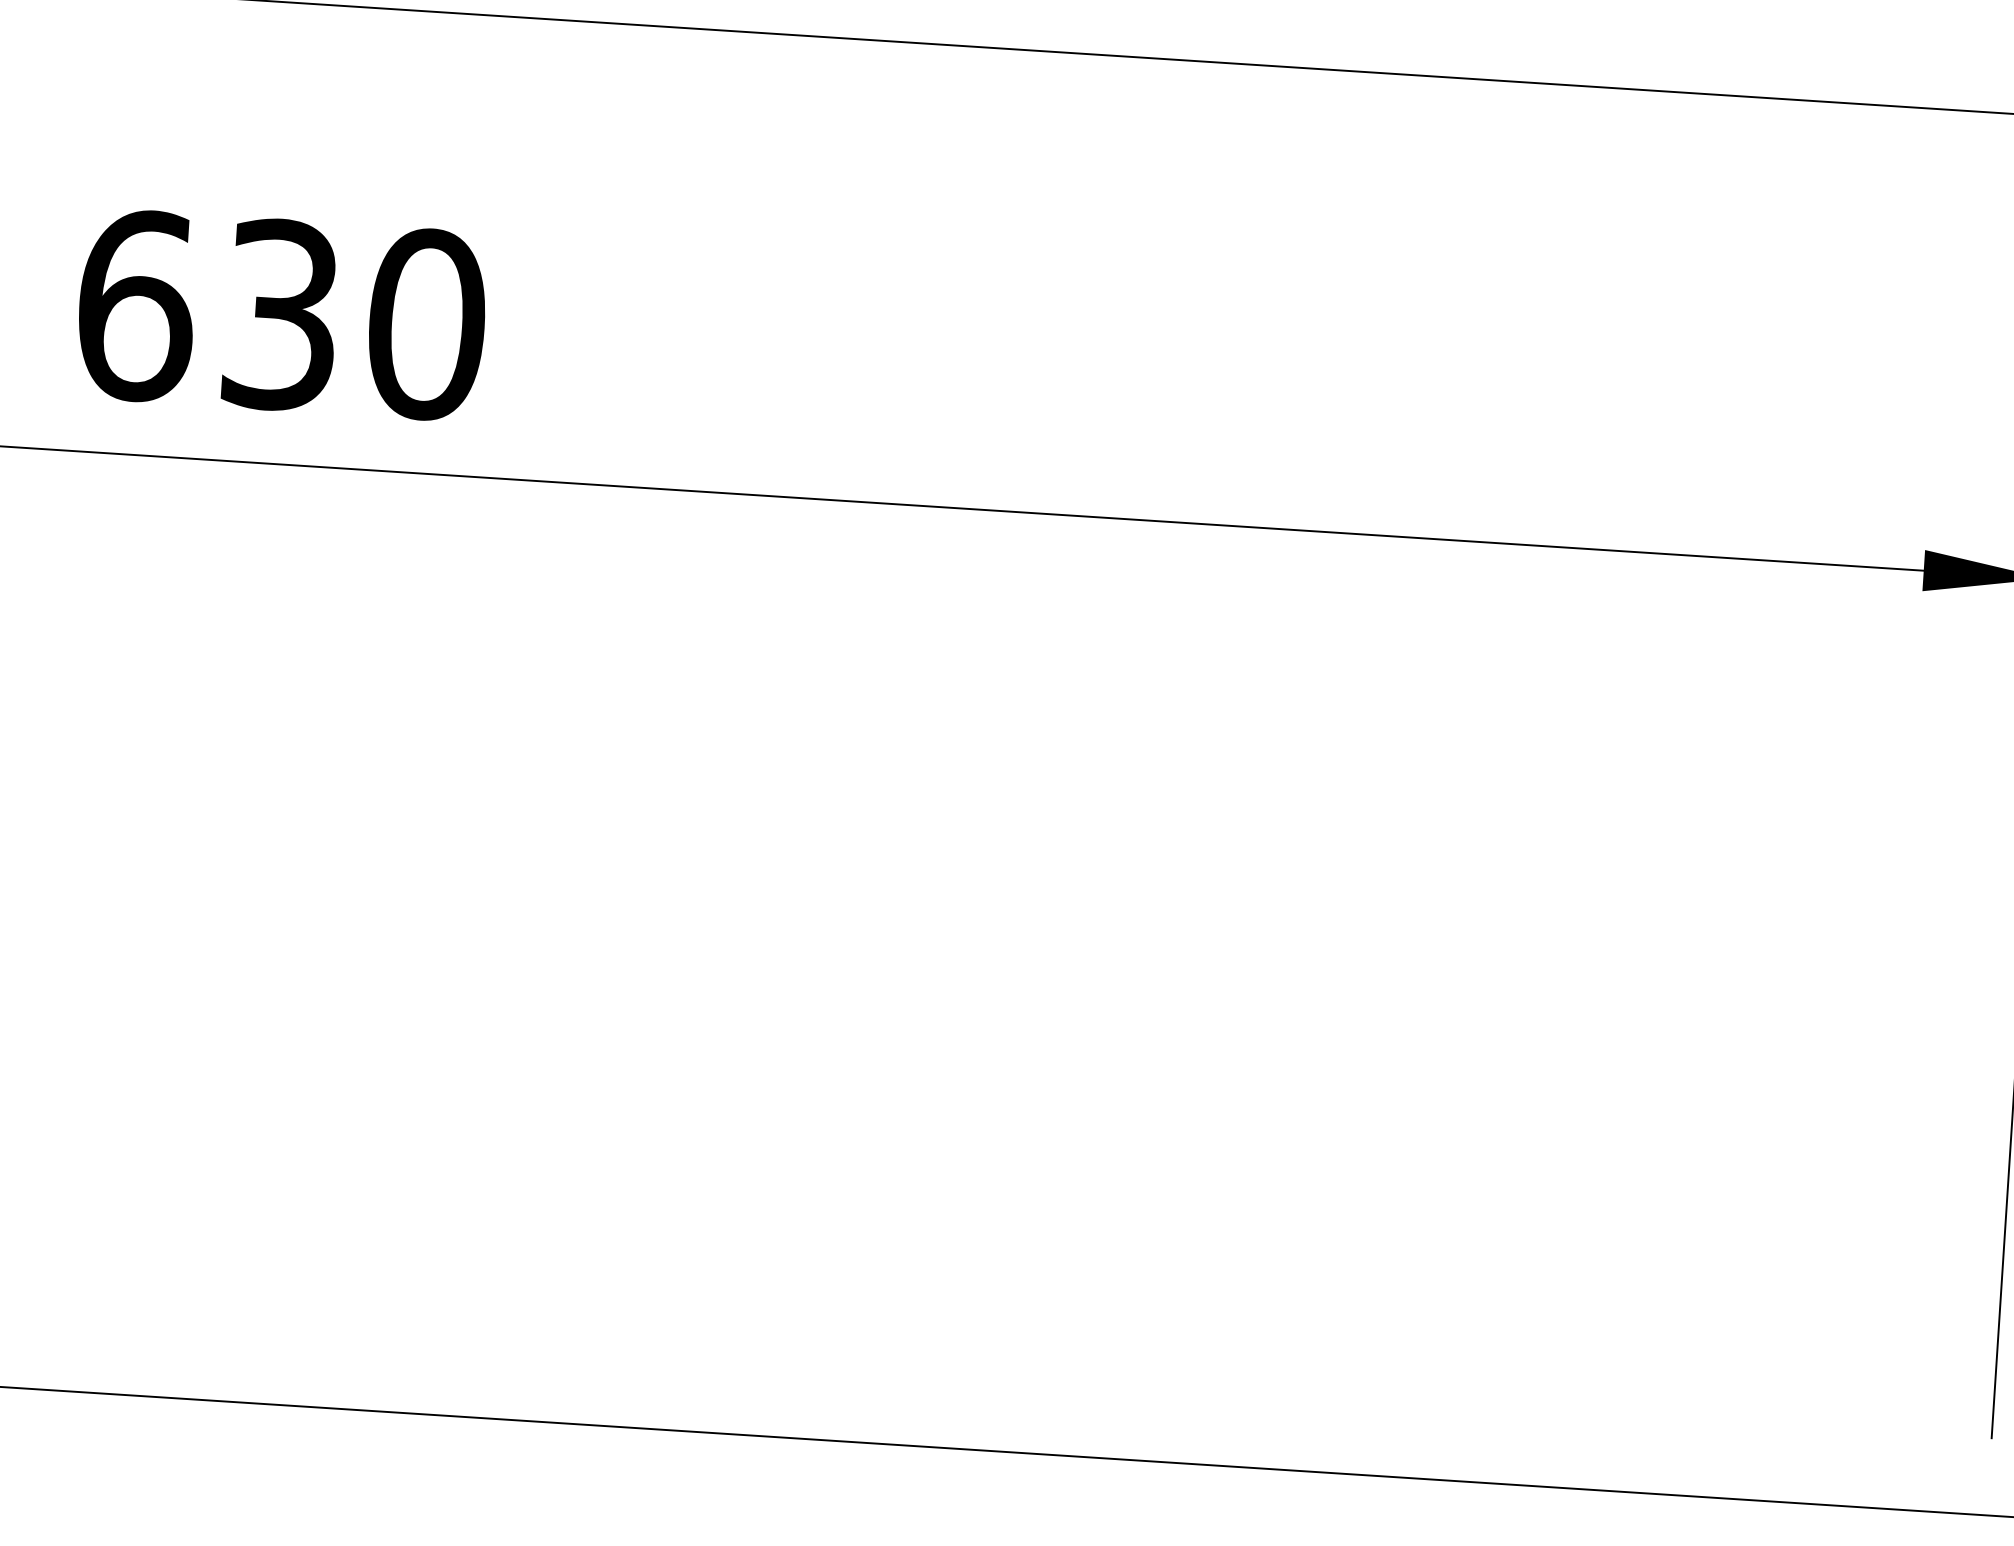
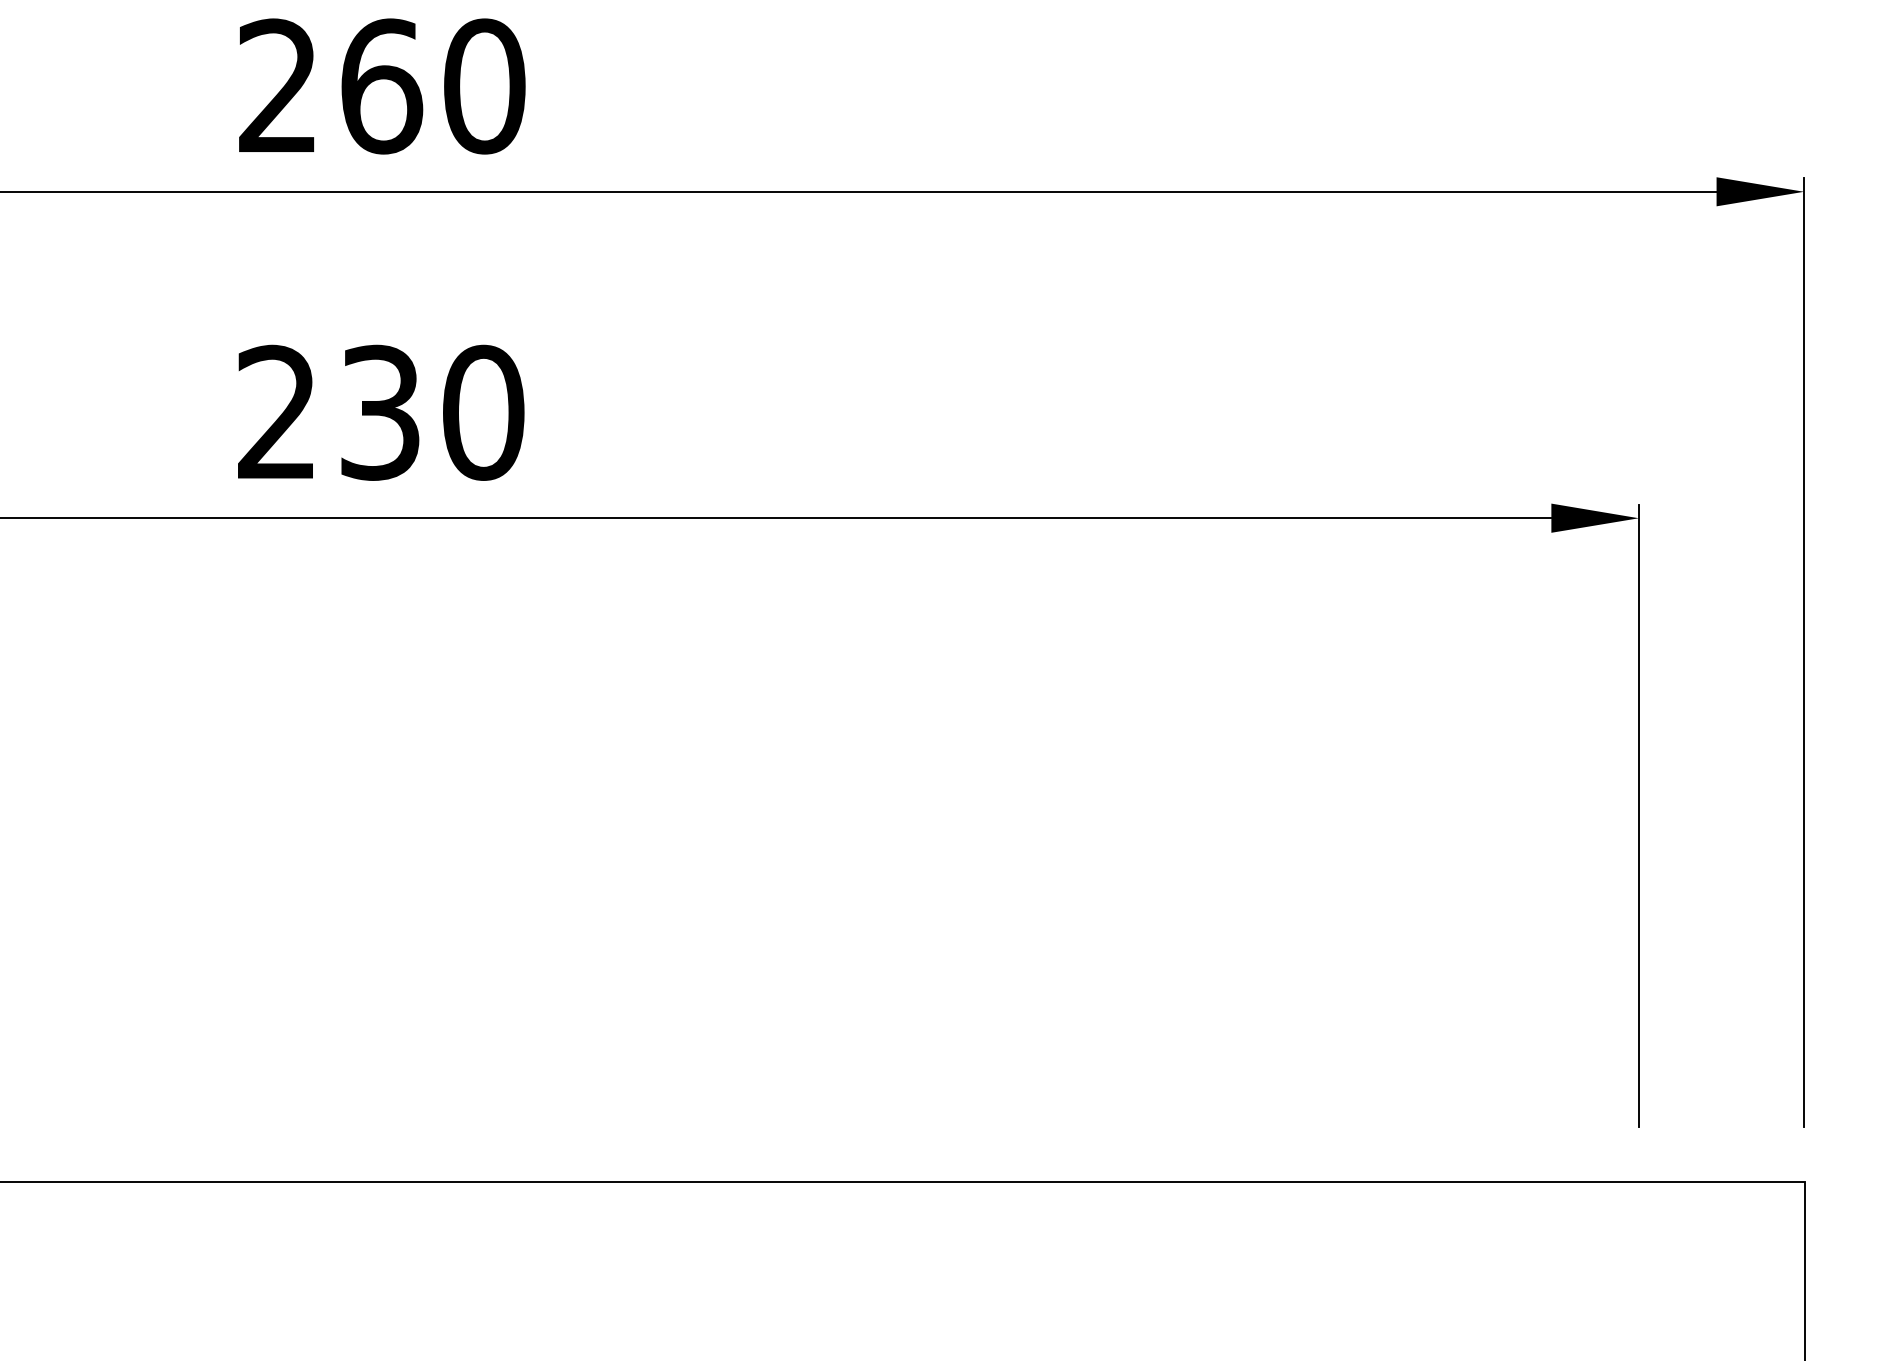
text: (136, 305) -> (277, 412), 630 -> 230

